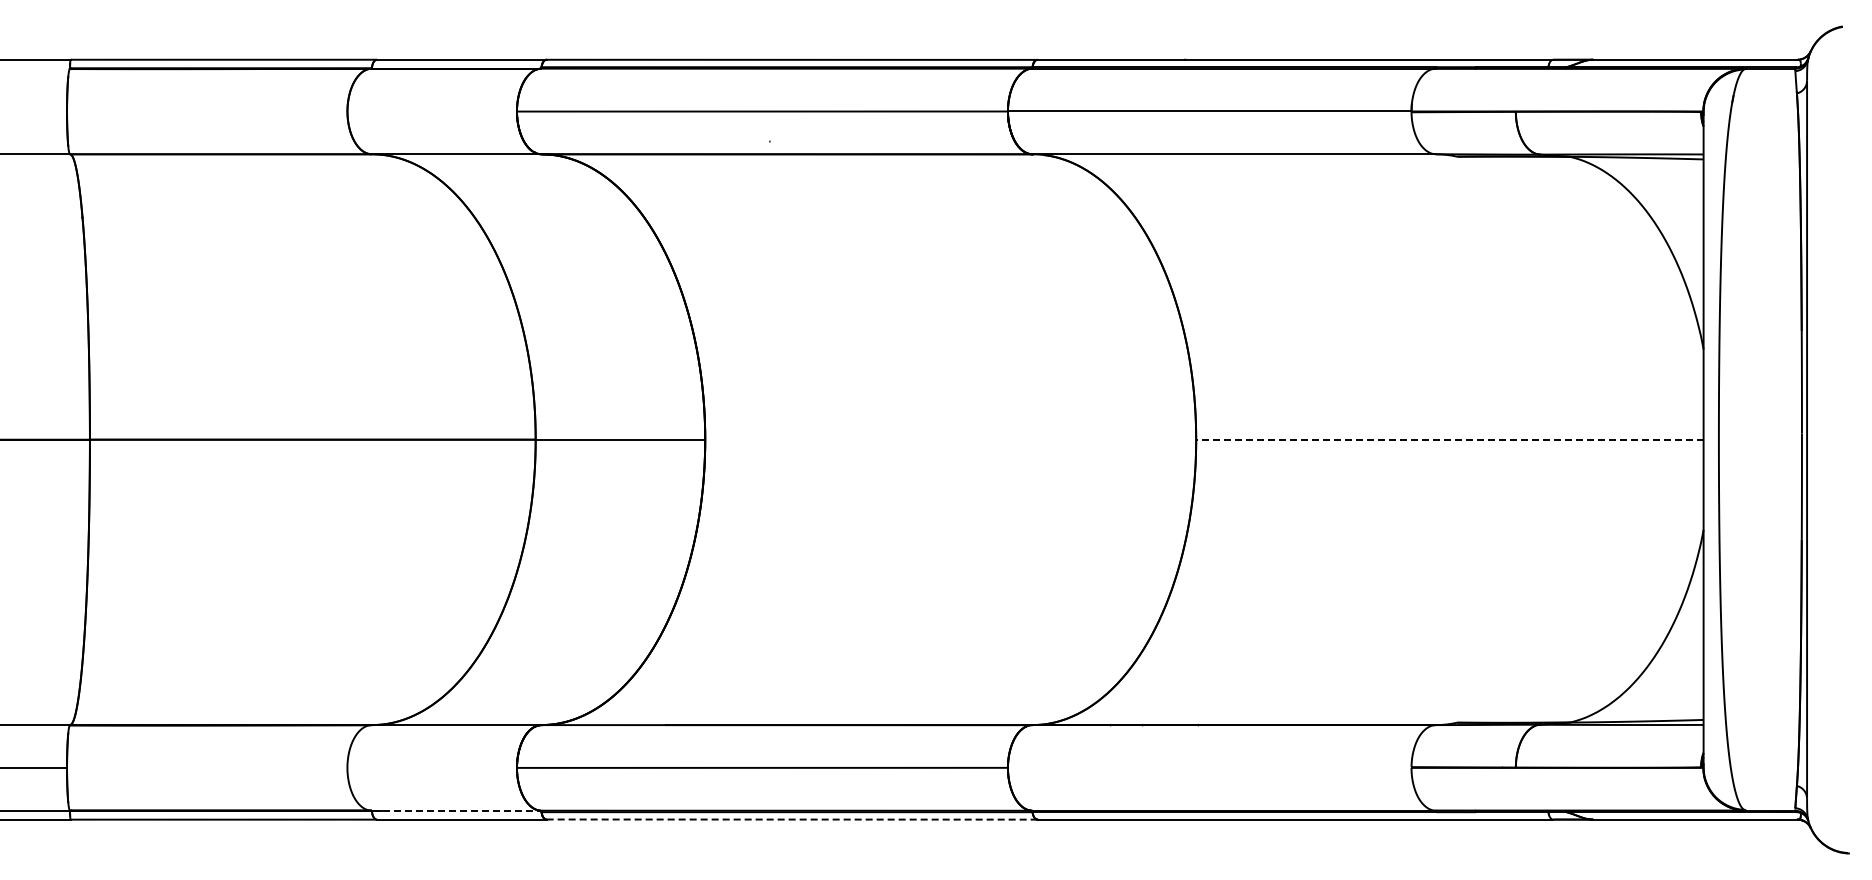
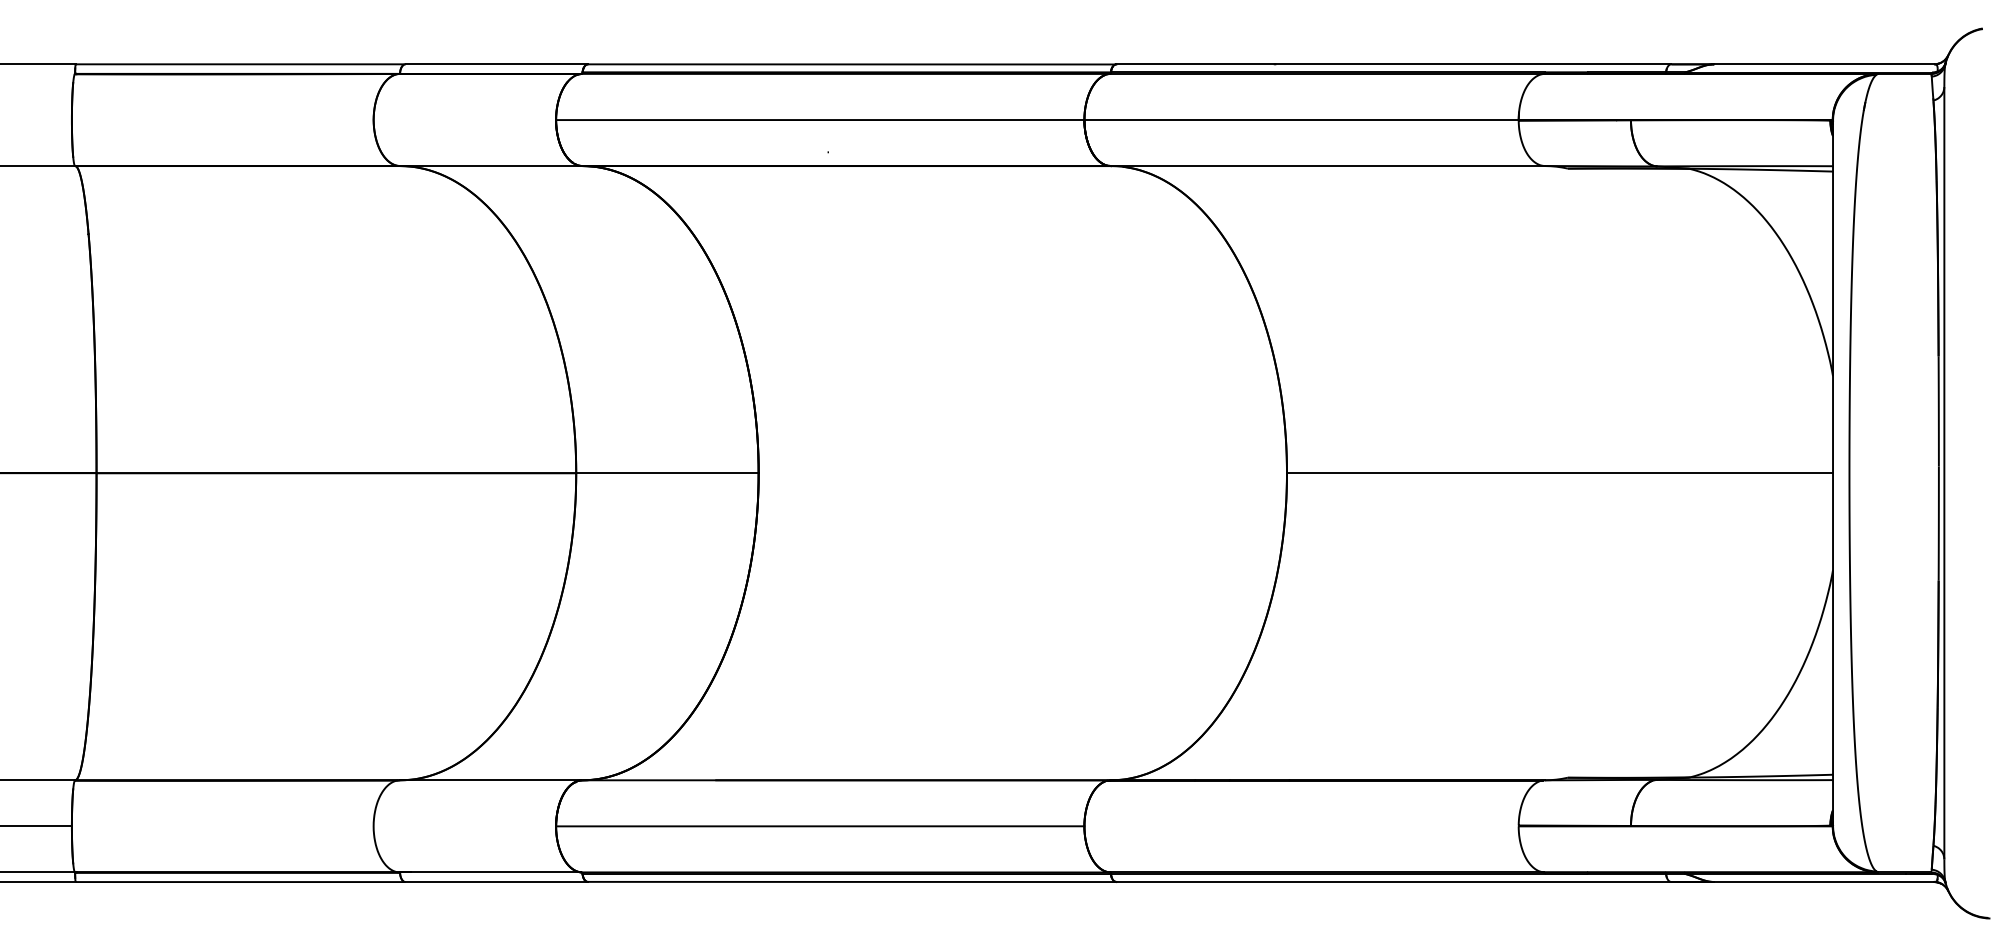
line: (1449, 439) -> (1559, 472), dashed -> solid
line: (456, 810) -> (491, 872), dashed -> solid
line: (792, 819) -> (852, 881), dashed -> solid

